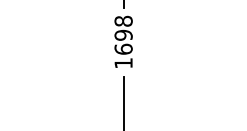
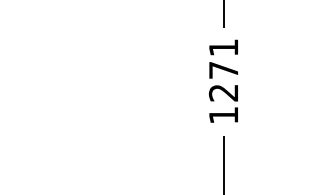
text: (123, 34) -> (223, 68), 1698 -> 1271

